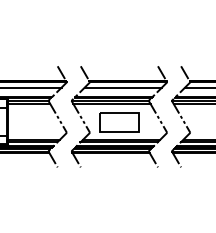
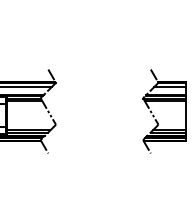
part: (119, 116) -> (99, 111), removed

